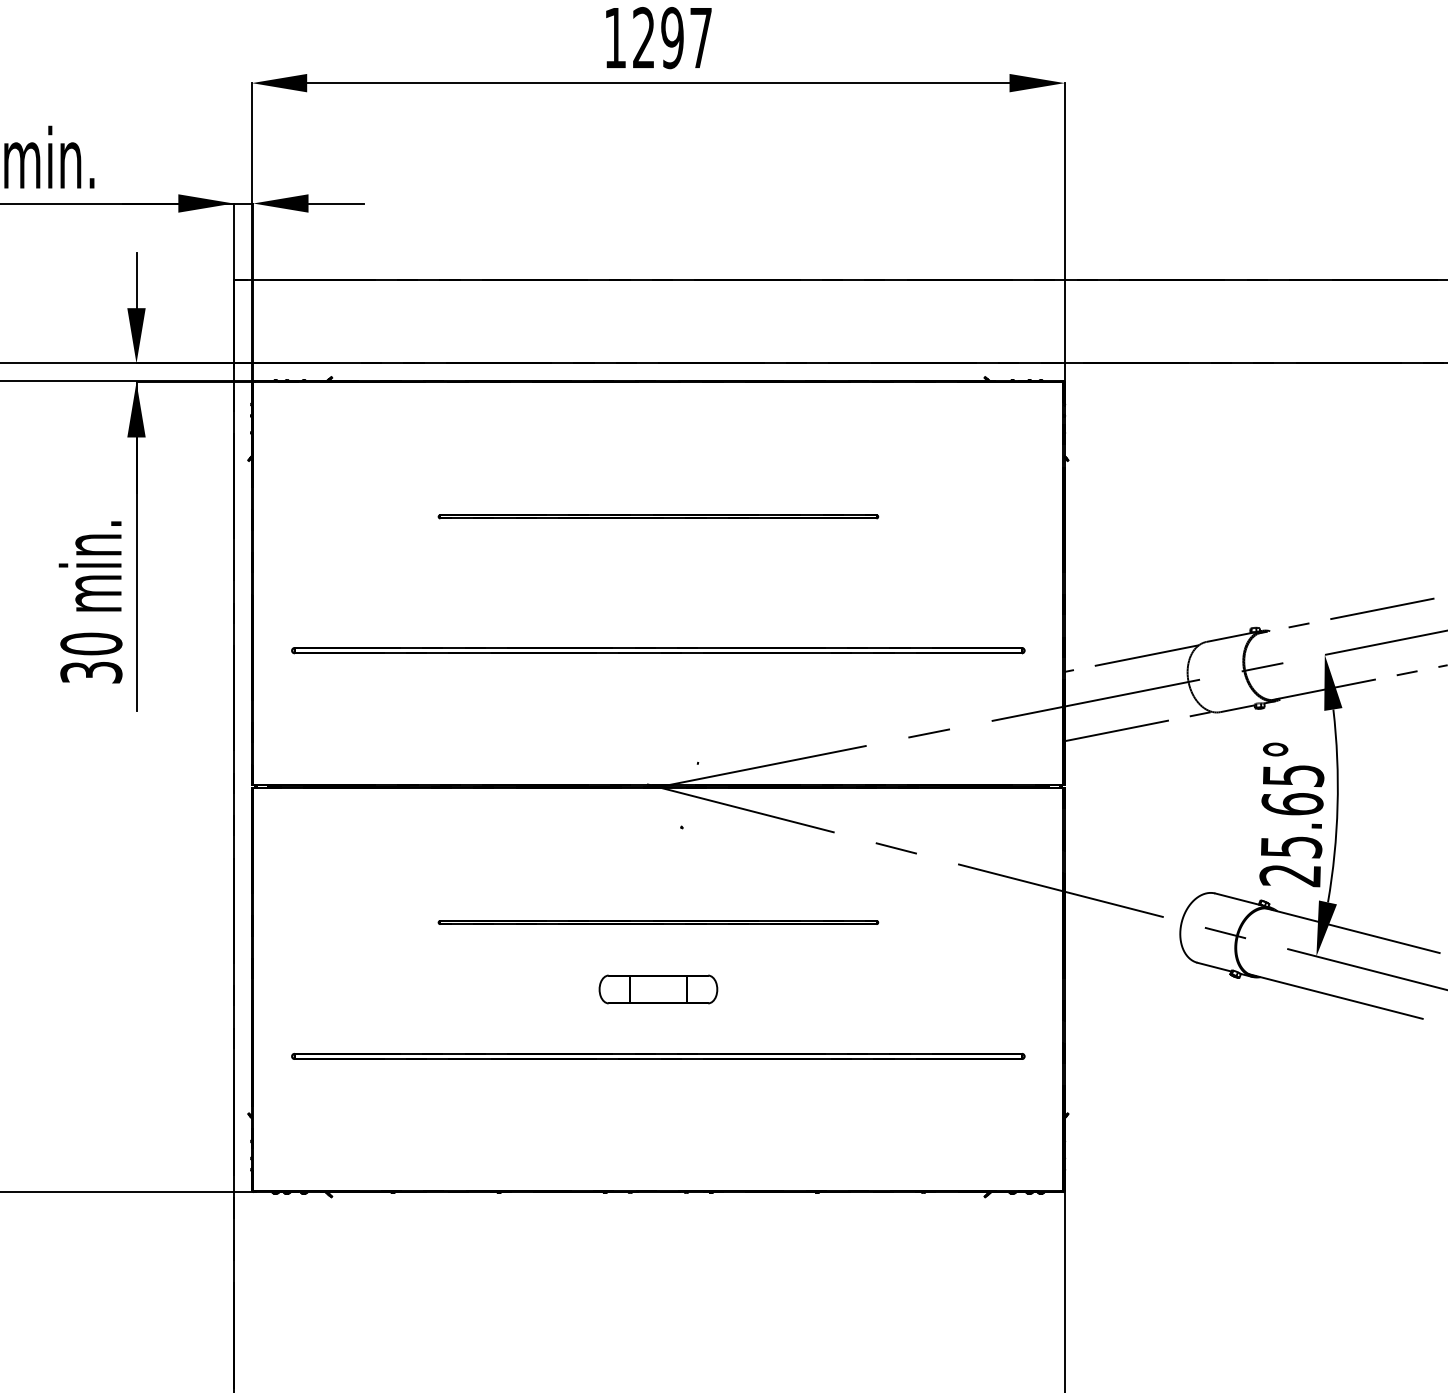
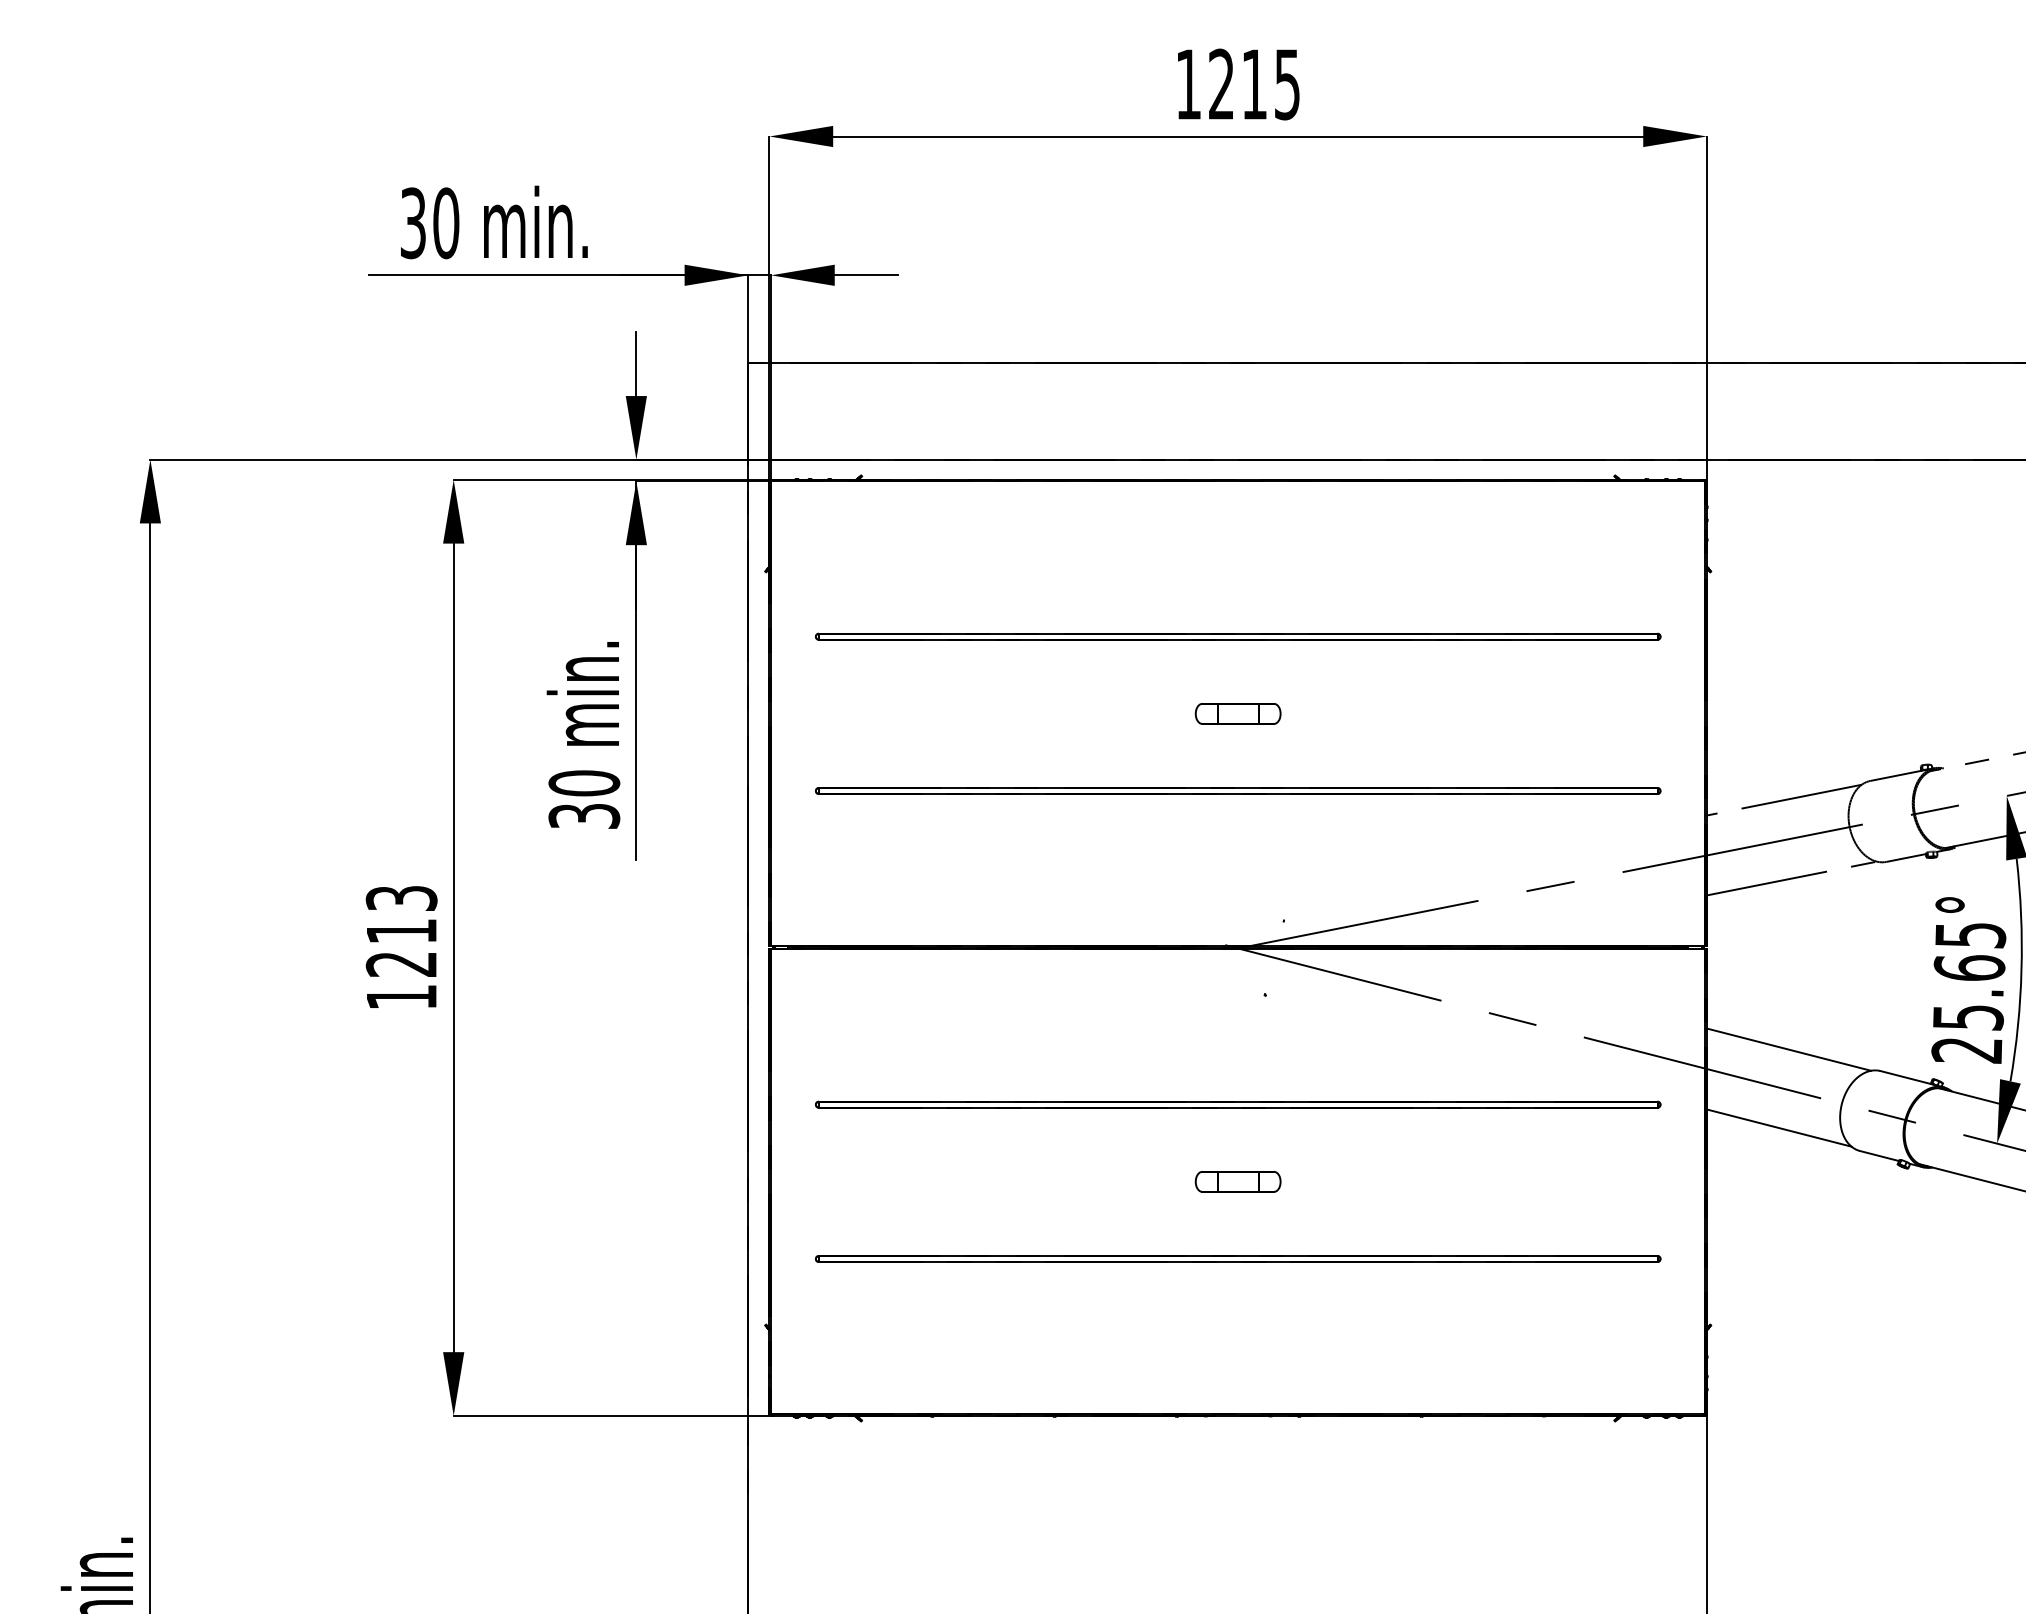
text: (686, 38) -> (1270, 84), 1297 -> 1215
part: (658, 516) -> (1238, 636), size x1.67
part: (657, 583) -> (1237, 713), added
line: (1135, 874) -> (1788, 1049), added
part: (658, 922) -> (1238, 1104), size x1.67
line: (1126, 942) -> (1778, 1127), added
part: (657, 989) -> (1237, 1181), size x0.62

